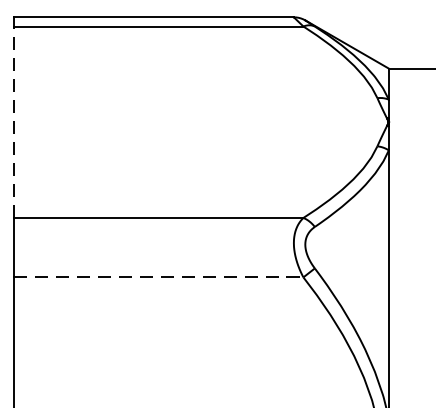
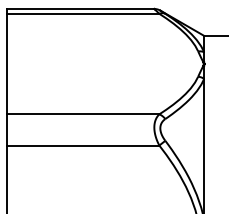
line: (14, 121) -> (7, 63), dashed -> solid
line: (158, 277) -> (83, 145), dashed -> solid

